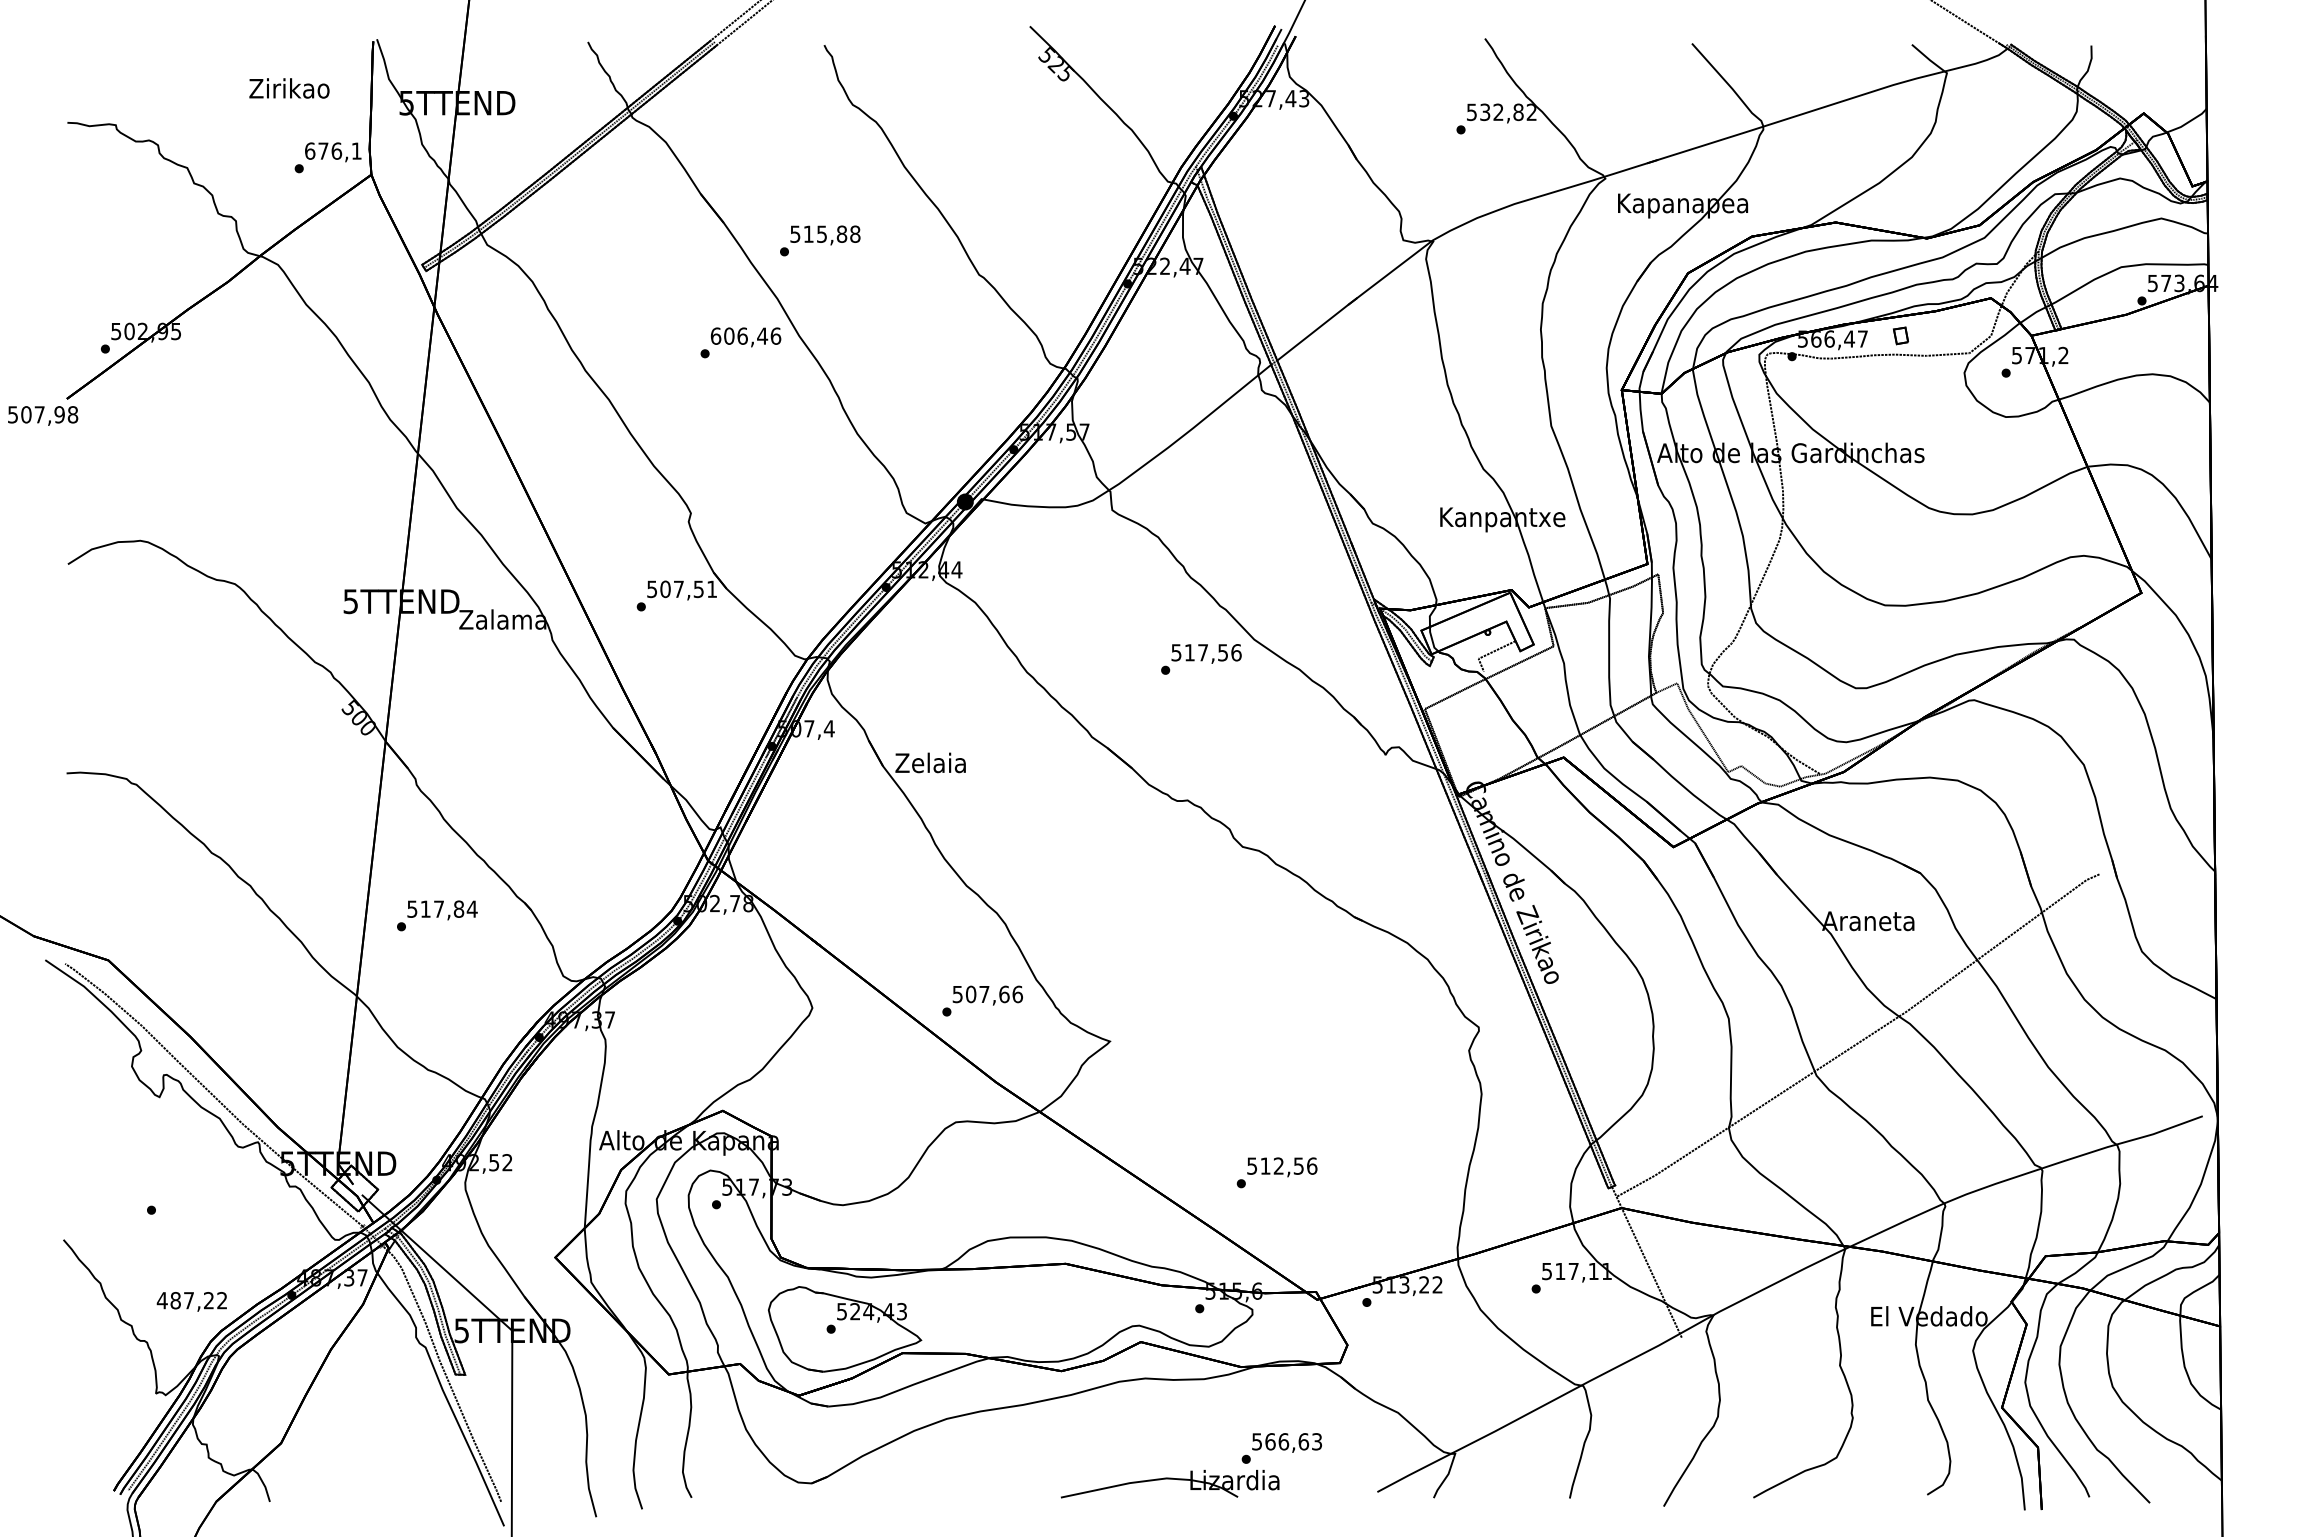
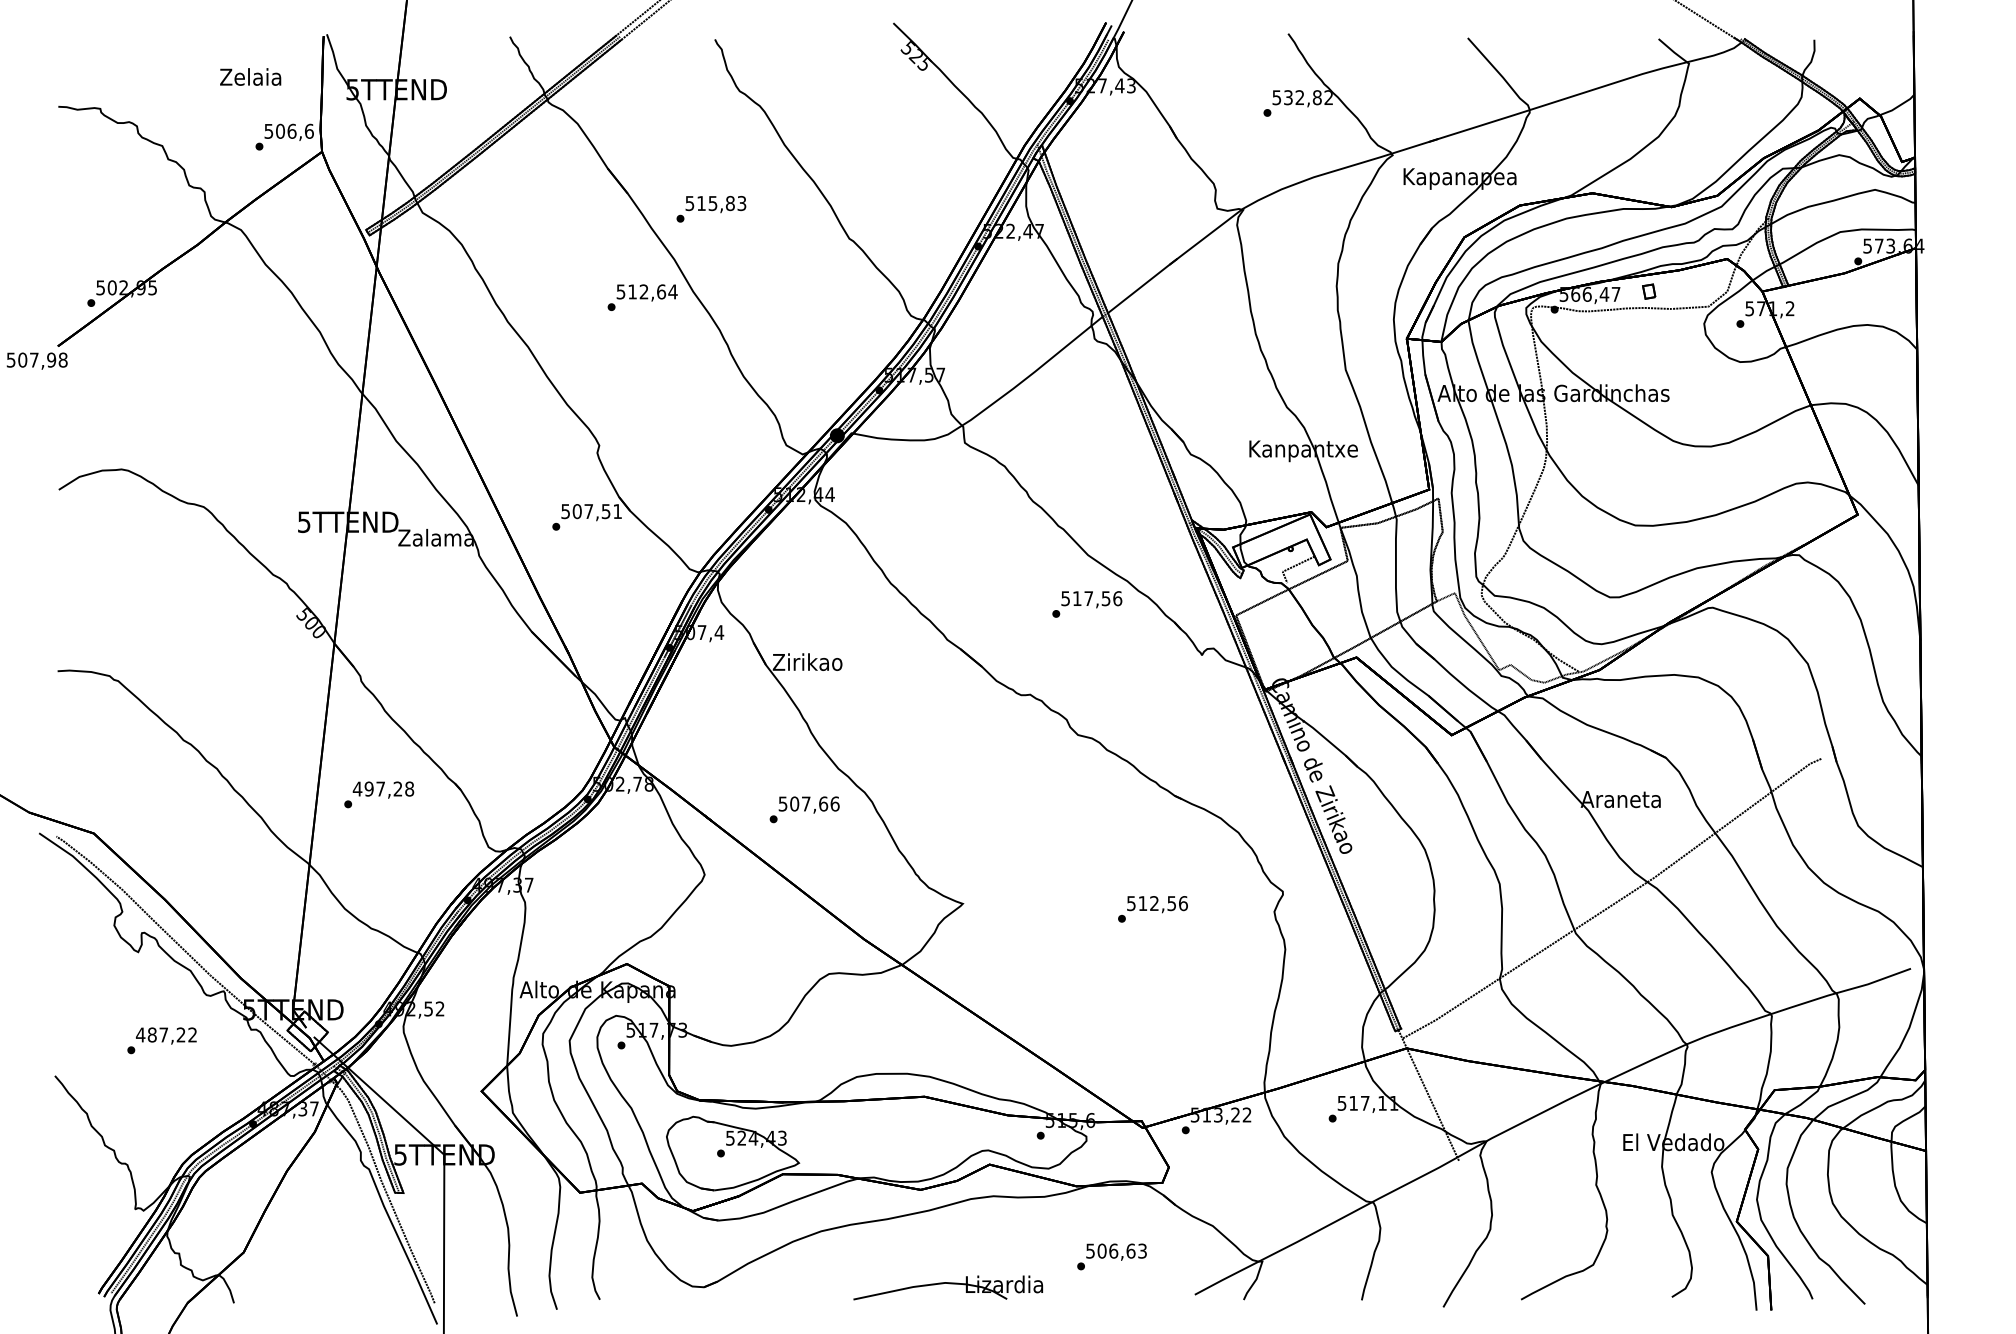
text: (289, 88) -> (251, 77), Zirikao -> Zelaia
text: (333, 150) -> (289, 130), 676,1 -> 506,6
text: (855, 233) -> (742, 202), 515,88 -> 515,83
text: (745, 335) -> (646, 291), 606,46 -> 512,64
text: (1201, 659) -> (1087, 604), moved
text: (931, 762) -> (808, 661), Zelaia -> Zirikao
text: (441, 908) -> (382, 788), 517,84 -> 497,28
text: (982, 1000) -> (804, 809), moved
text: (1276, 1172) -> (1152, 909), moved
text: (191, 1301) -> (165, 1035), moved
text: (1270, 1441) -> (1102, 1250), 566,63 -> 506,63
part: (1169, 1484) -> (947, 1288), moved

